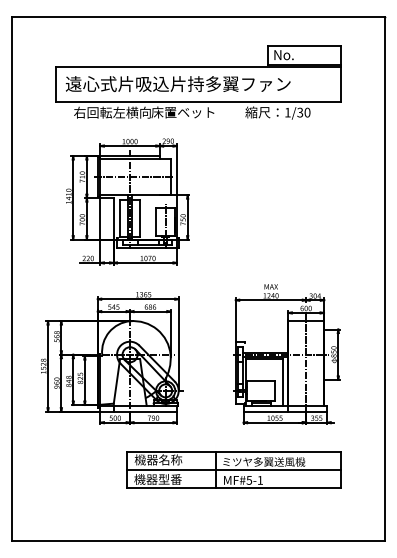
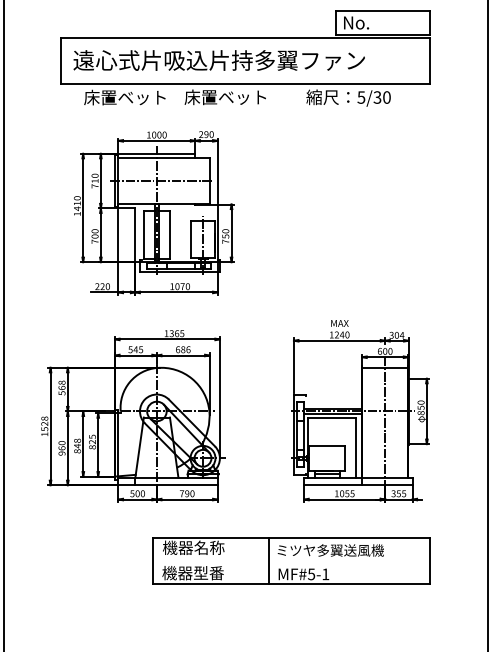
text: (112, 112) -> (134, 97), 右回転左横向 -> 床置ベット
text: (287, 112) -> (360, 97), 1/30 -> 5/30
line: (233, 470) -> (290, 561), removed

